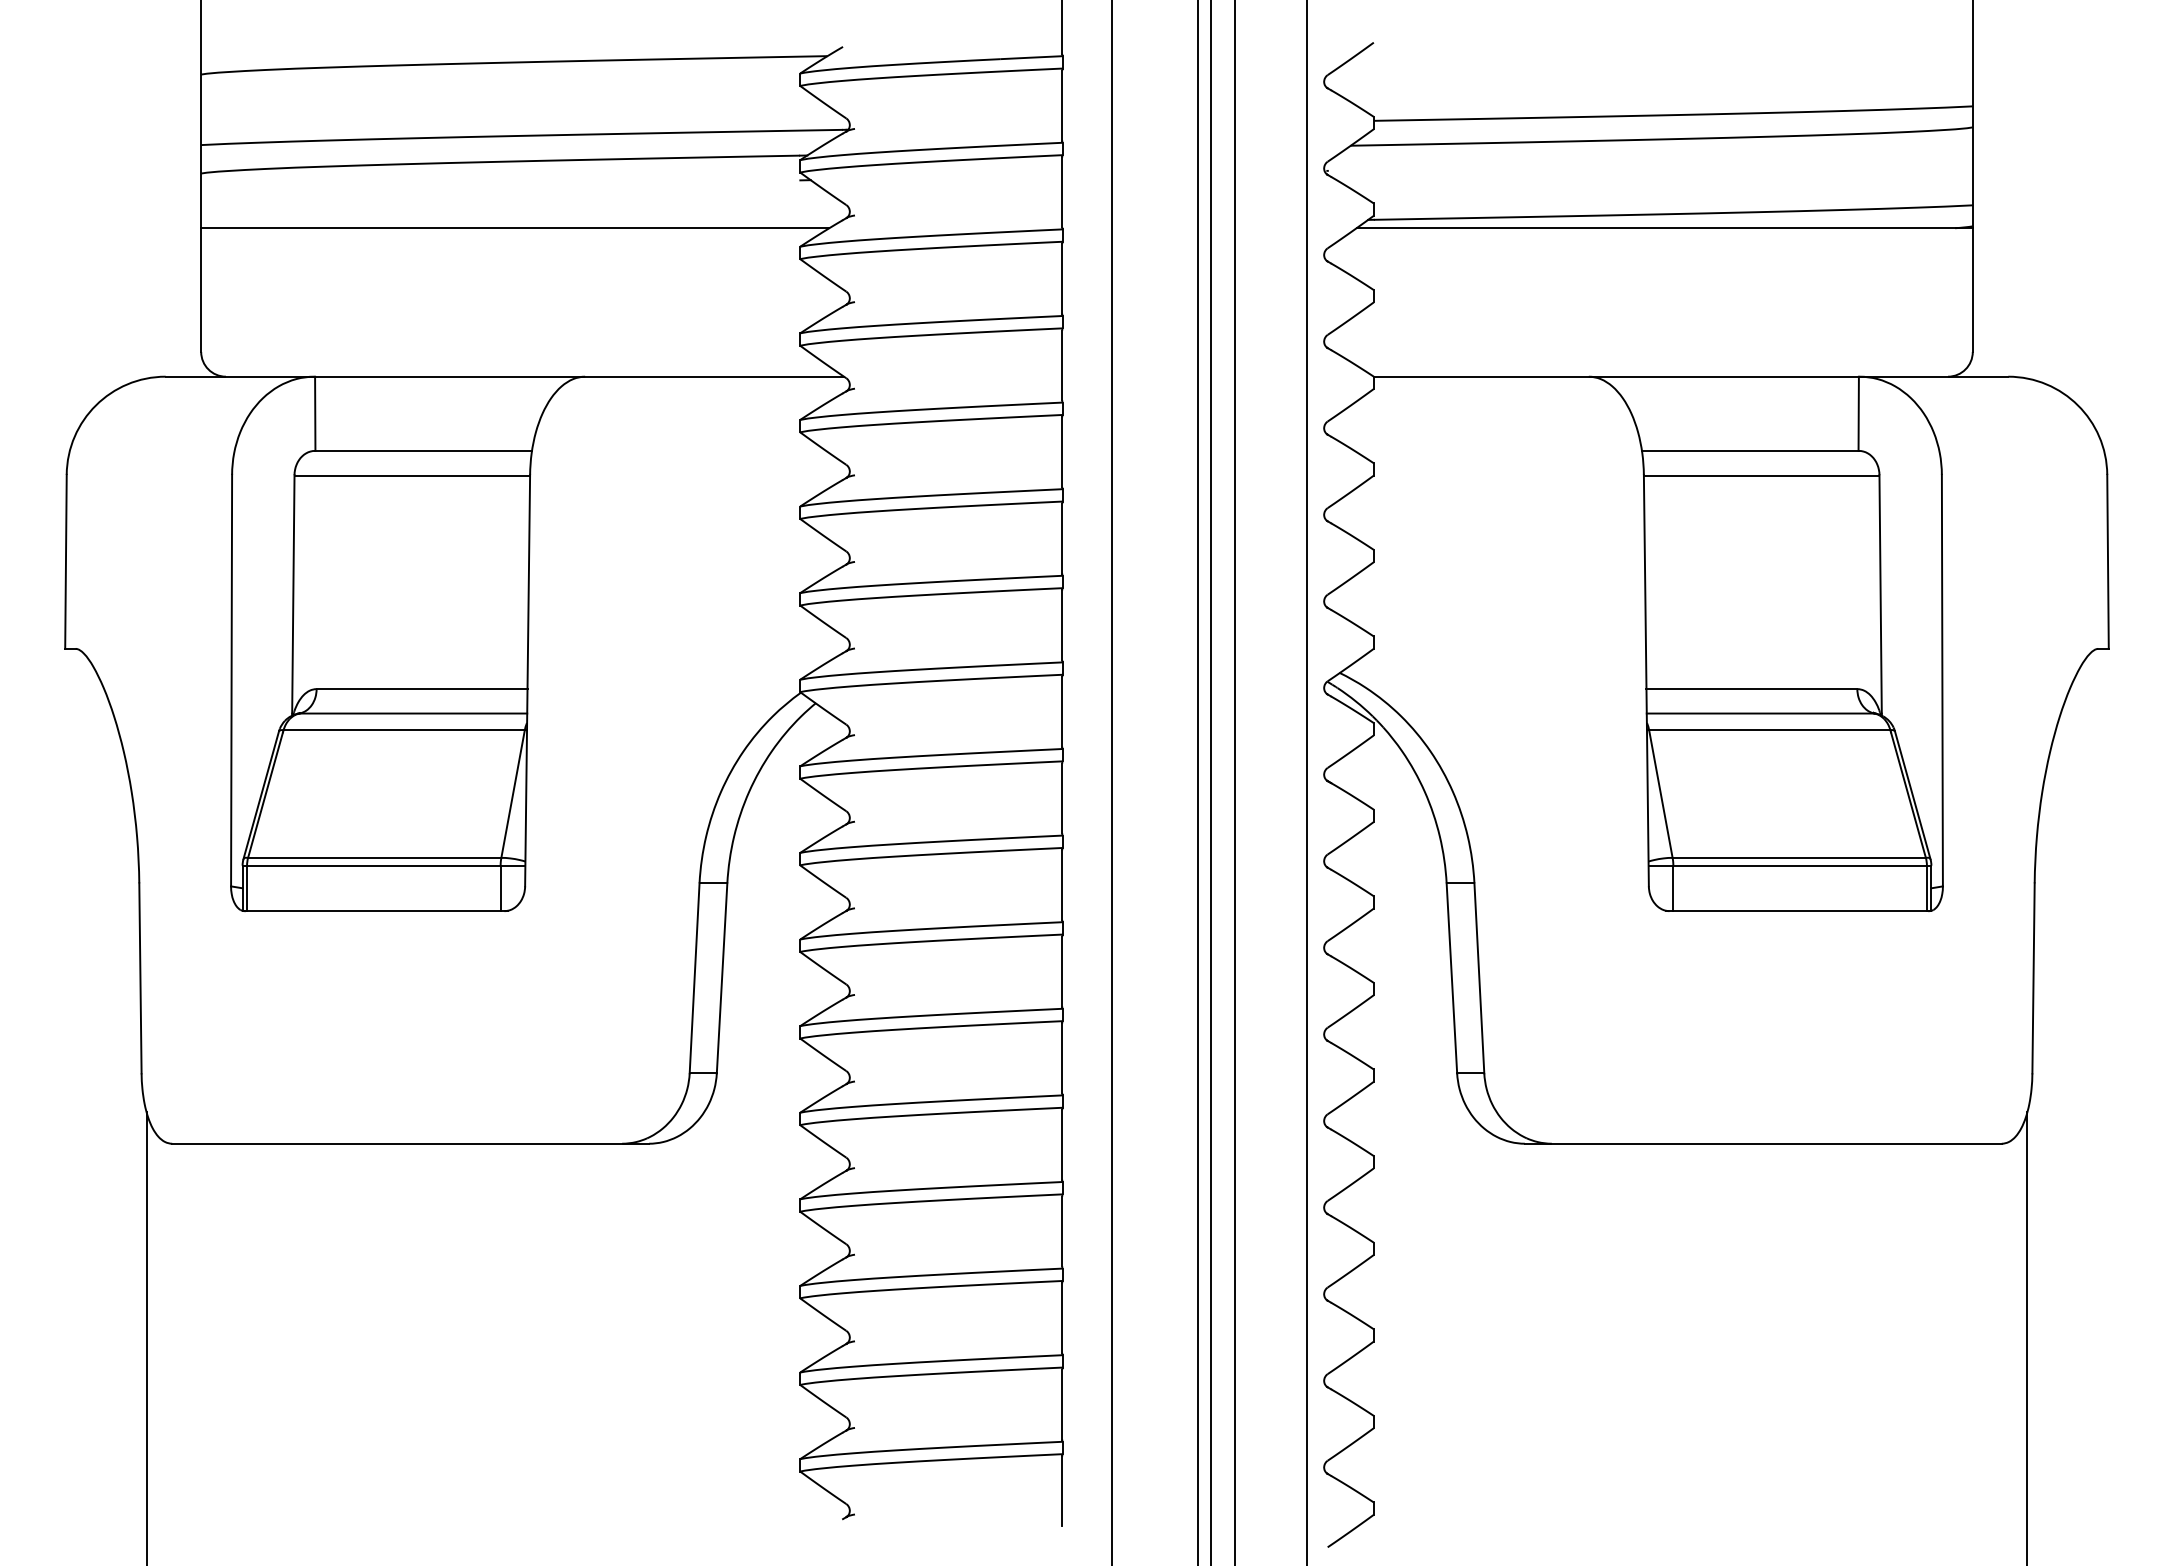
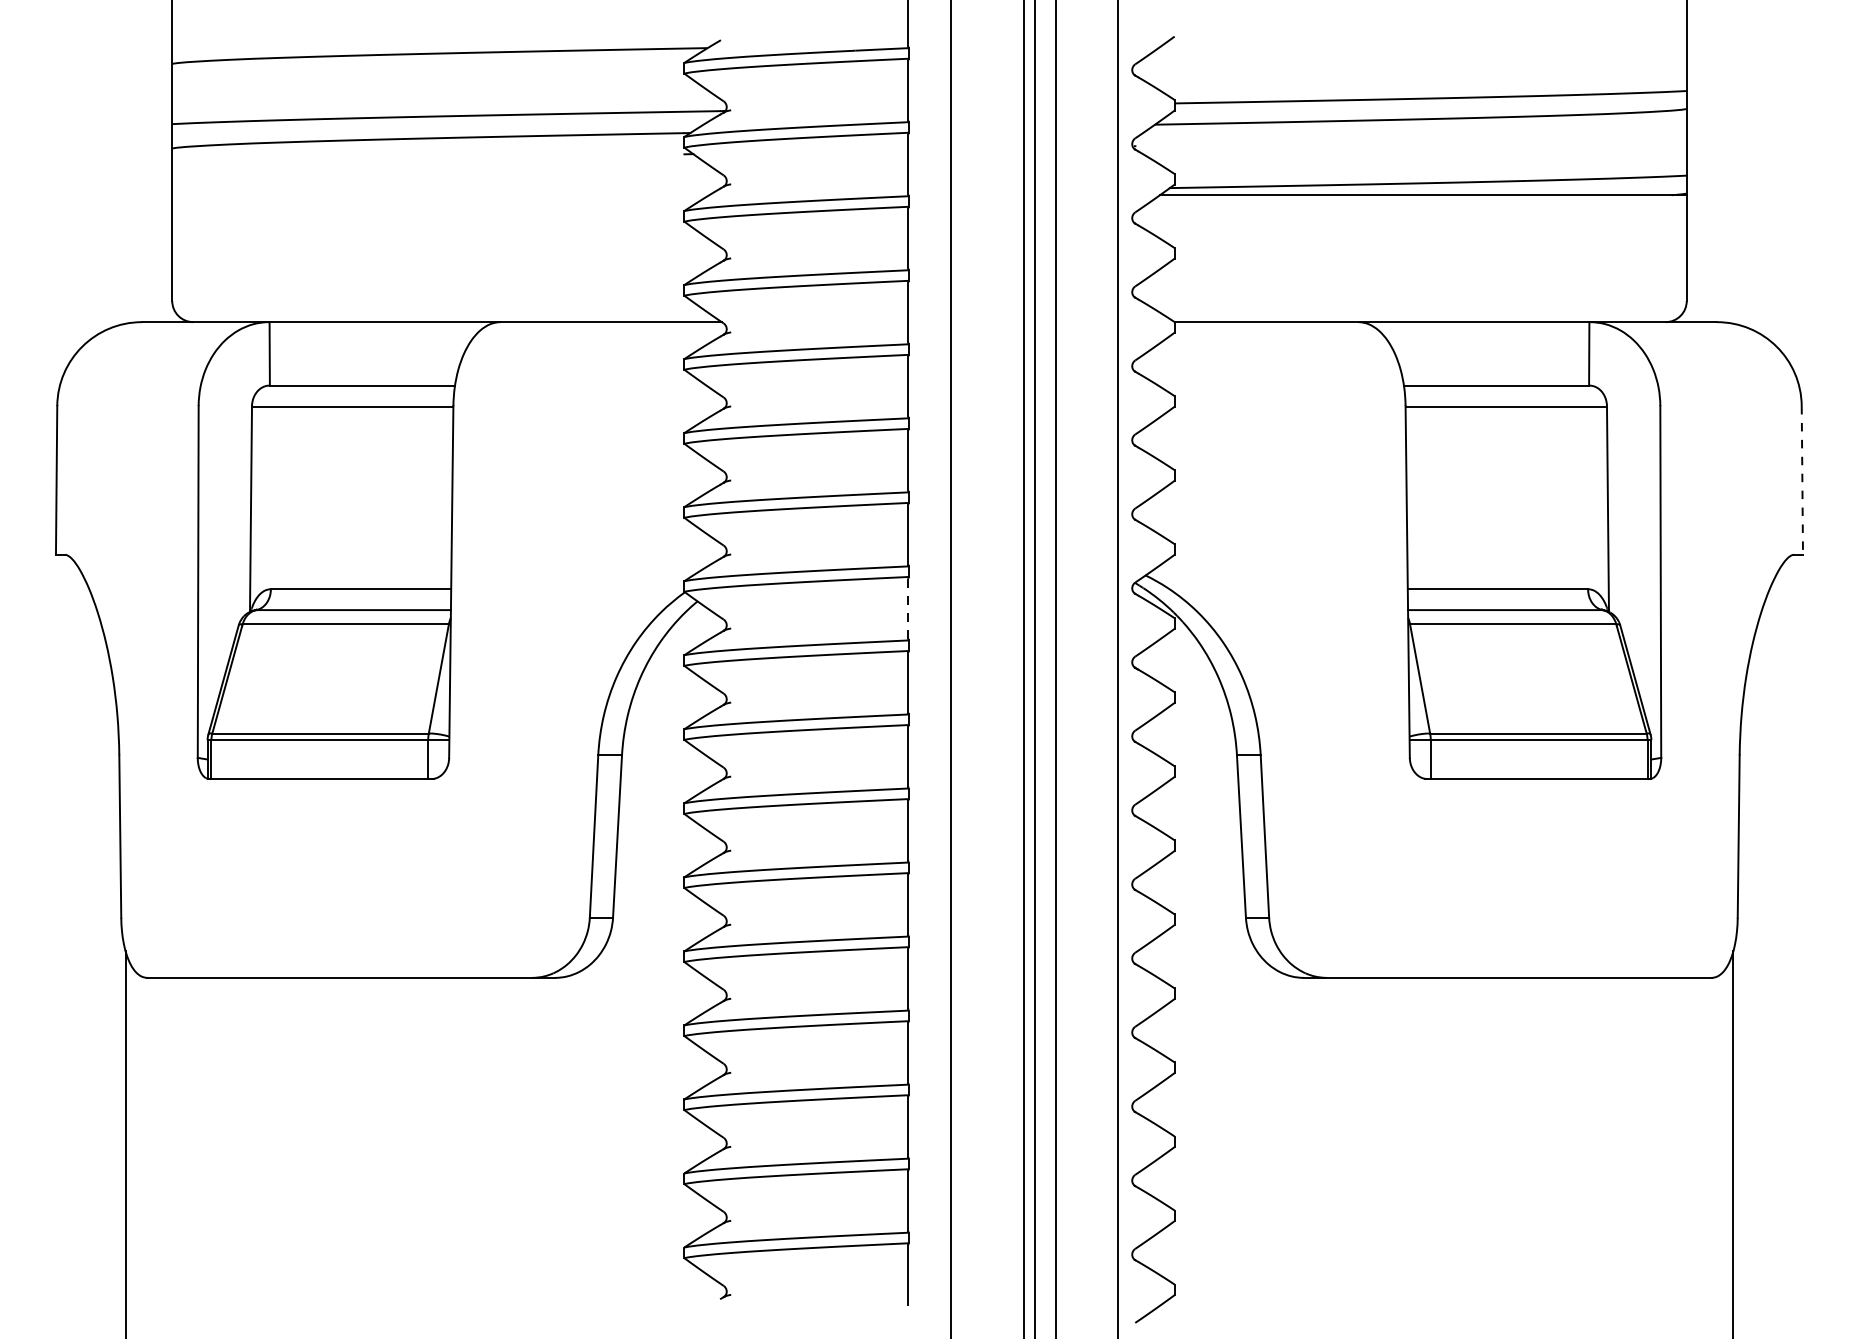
line: (515, 228) -> (440, 195), removed
line: (2108, 562) -> (1802, 480), solid -> dashed
line: (1062, 711) -> (908, 608), solid -> dashed

